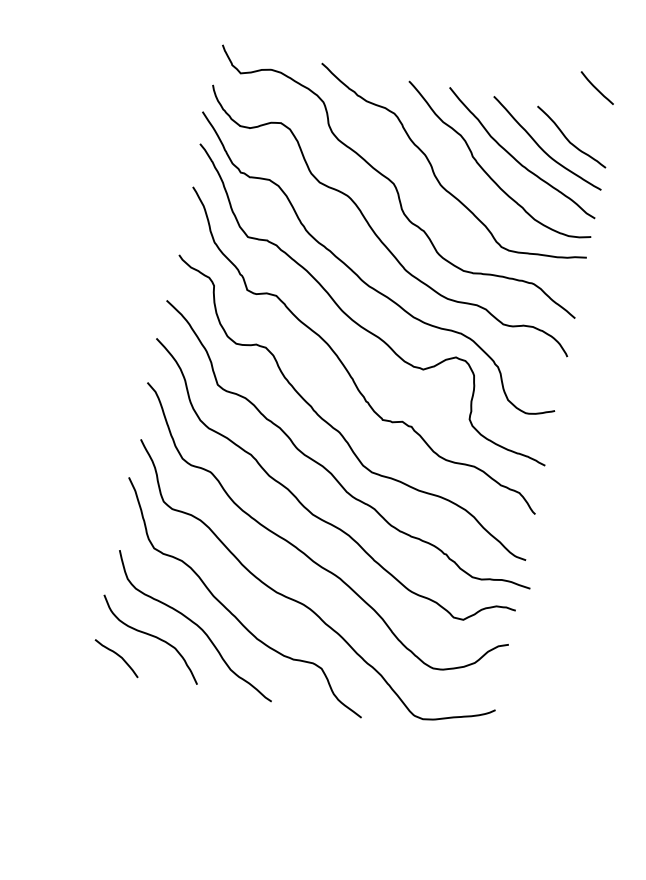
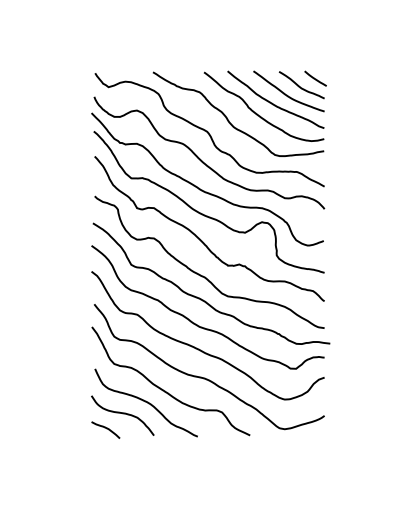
line: (597, 87) -> (315, 78), moved

